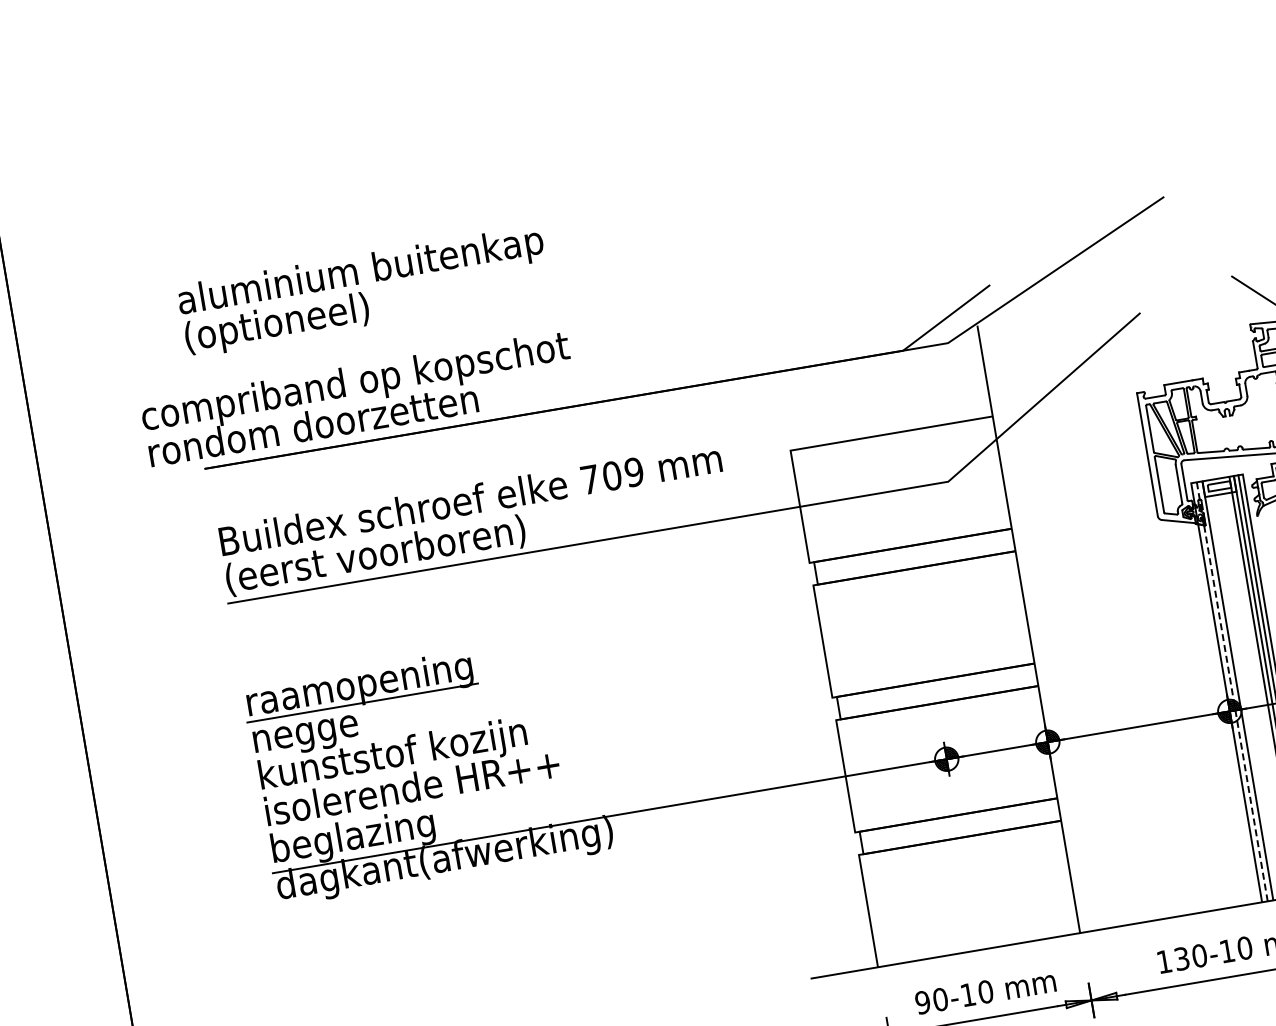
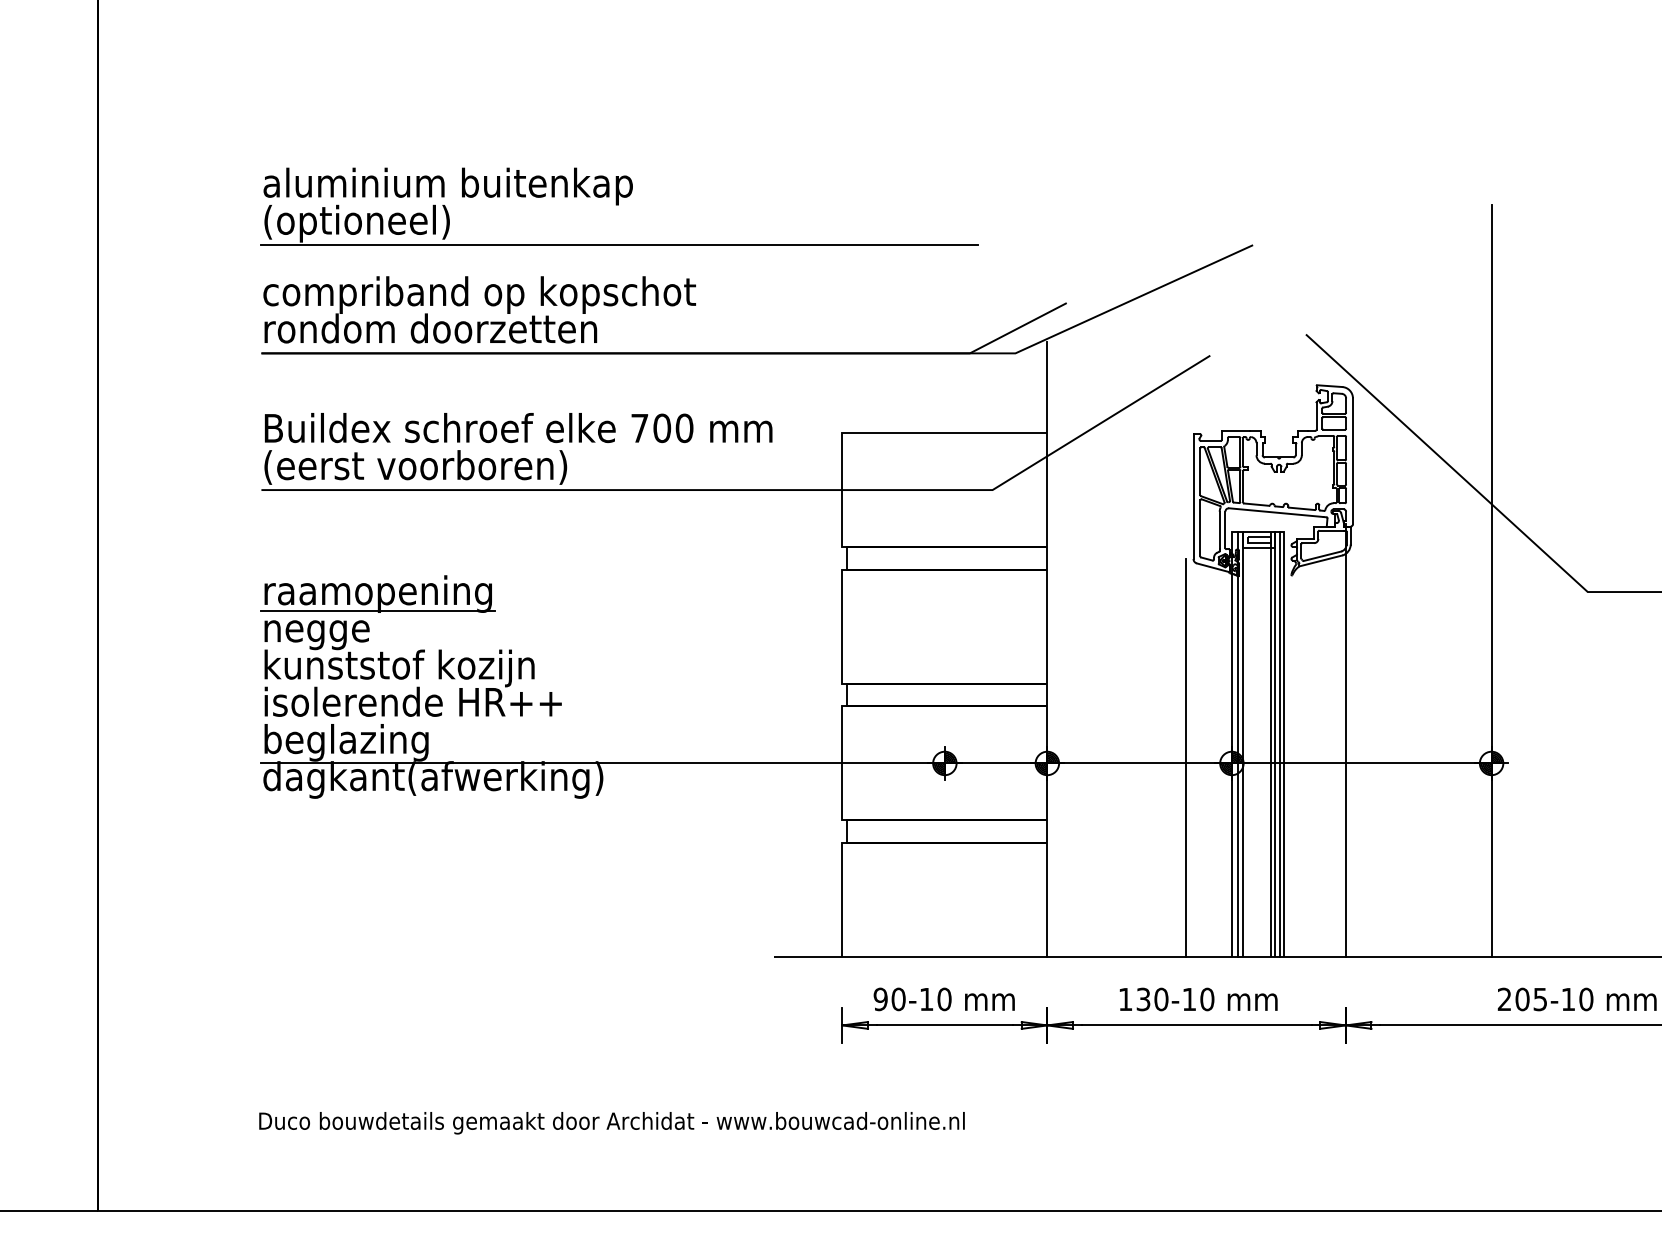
line: (539, 301) -> (619, 244), added
text: (357, 398) -> (479, 309), moved
text: (634, 472) -> (684, 428), 709 -> 700
line: (1232, 691) -> (1237, 744), dashed -> solid
line: (1184, 714) -> (1186, 758), added

